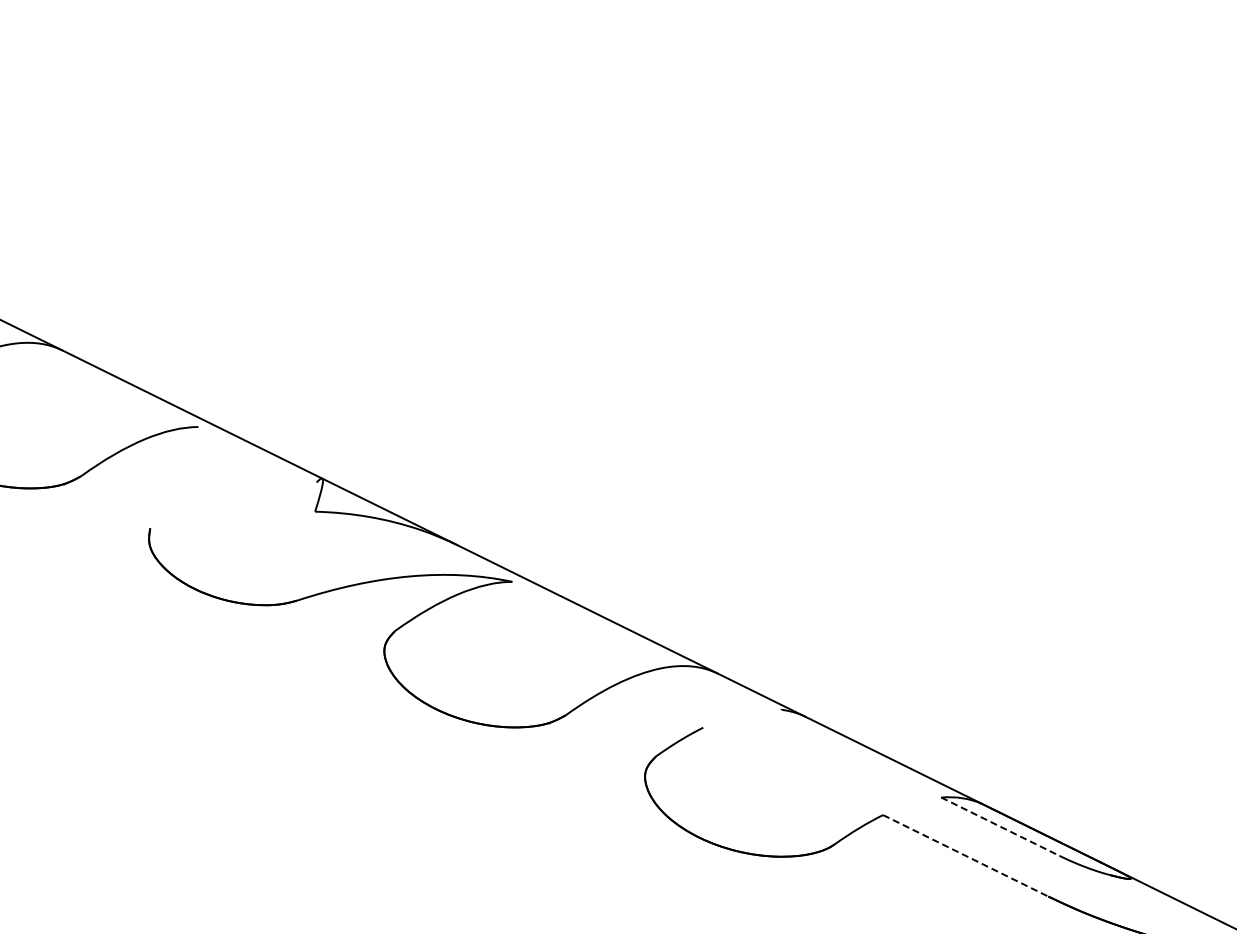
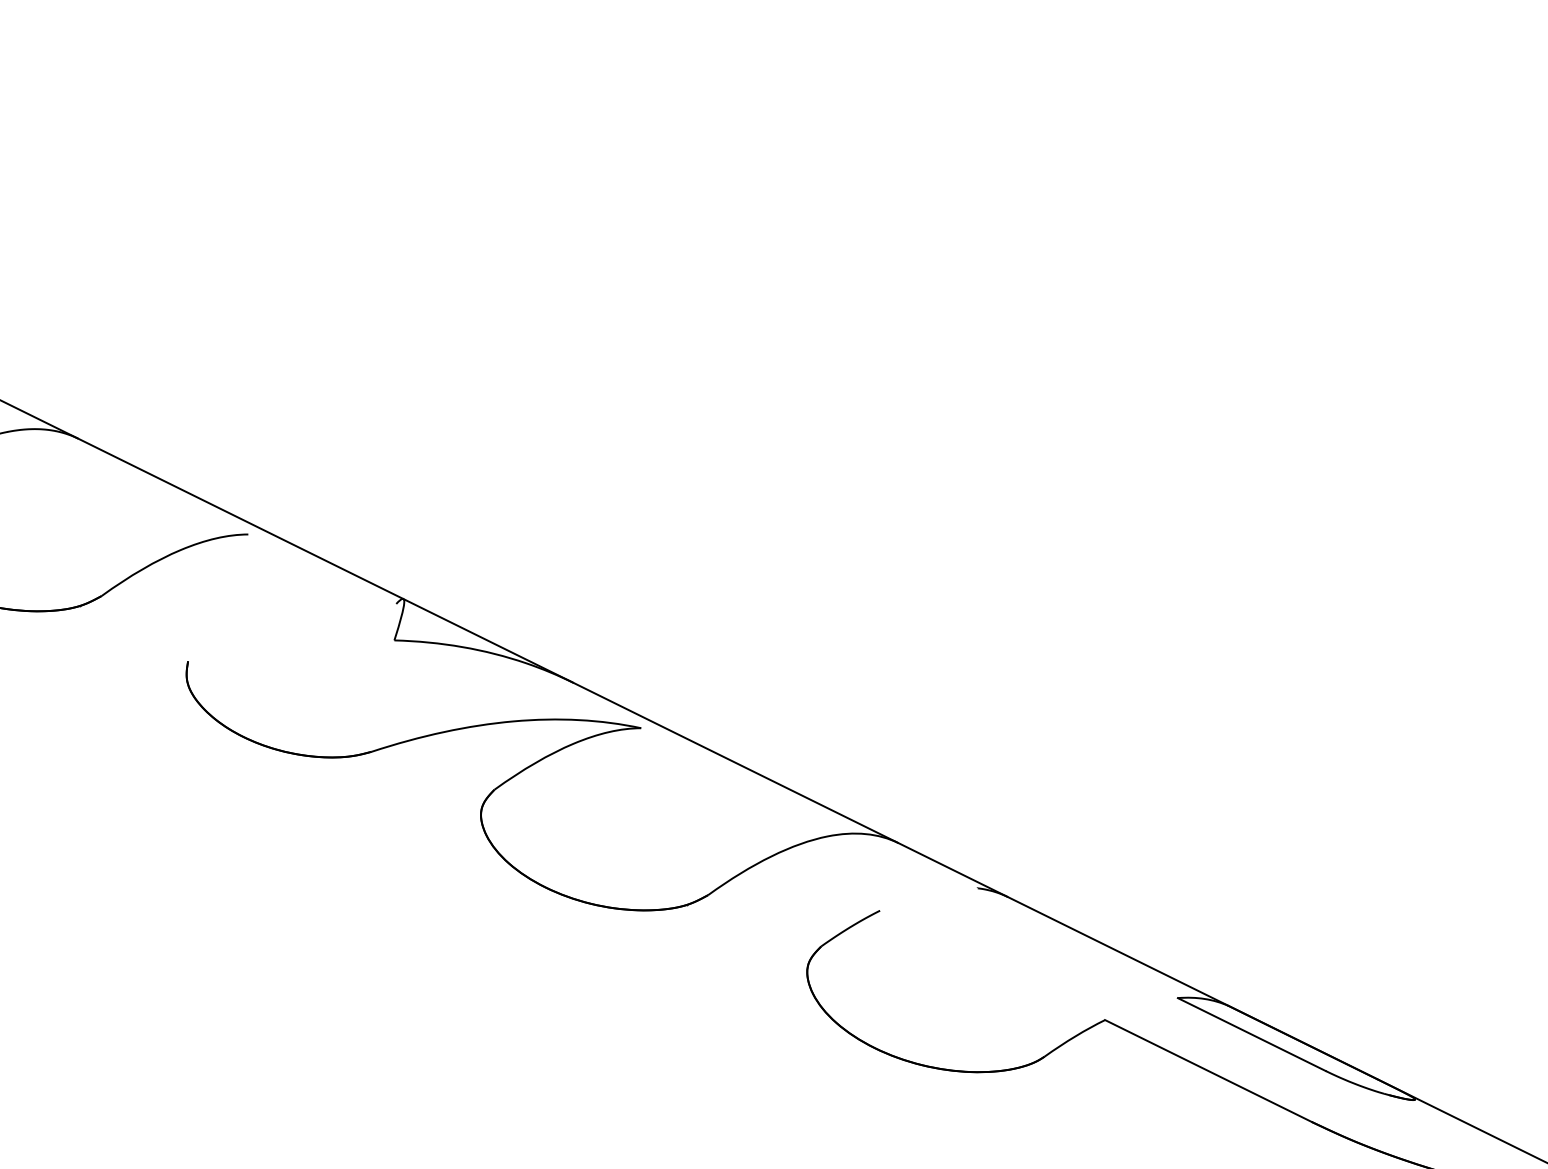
line: (1000, 826) -> (1251, 1034), dashed -> solid
line: (966, 856) -> (1209, 1071), dashed -> solid

